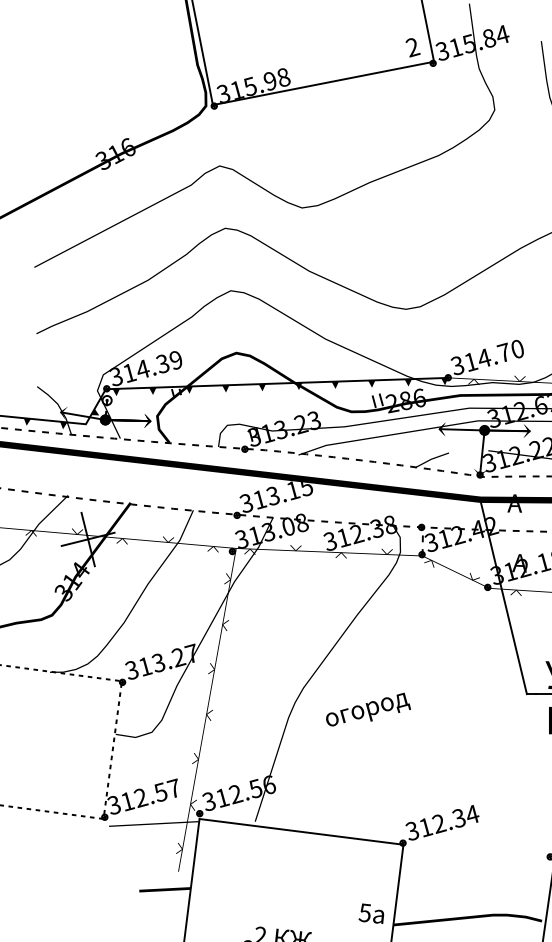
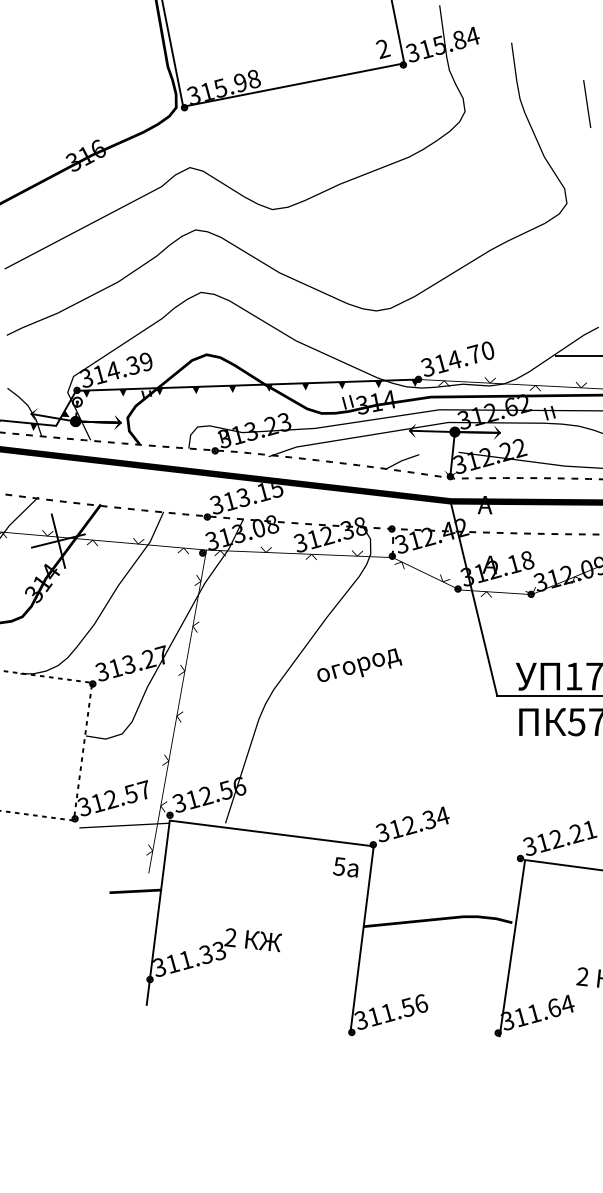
text: (405, 400) -> (375, 402), 286 -> 314
text: (368, 708) -> (359, 664), moved
text: (371, 913) -> (345, 867), moved

